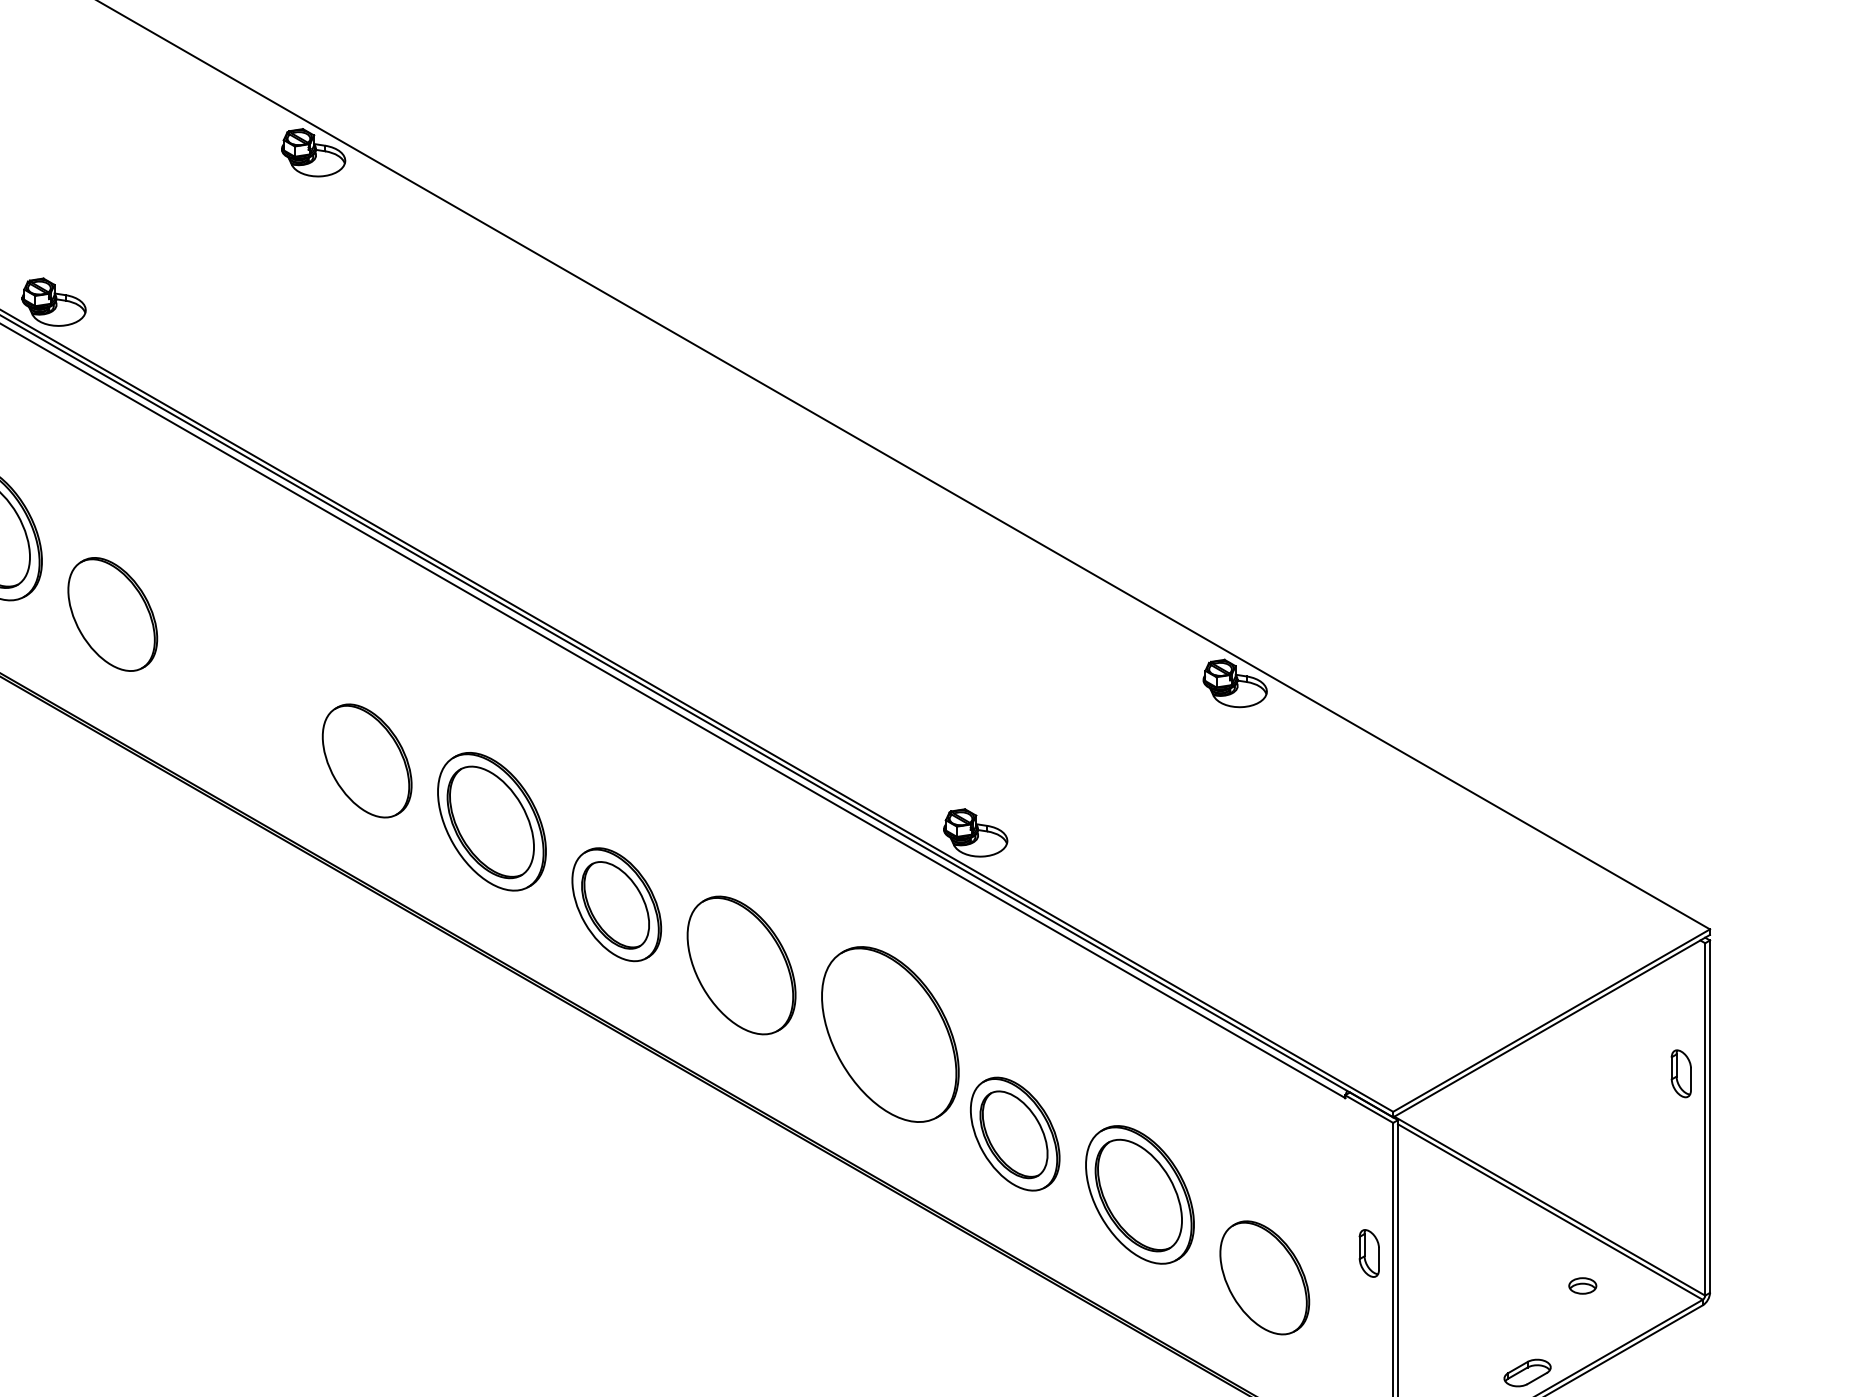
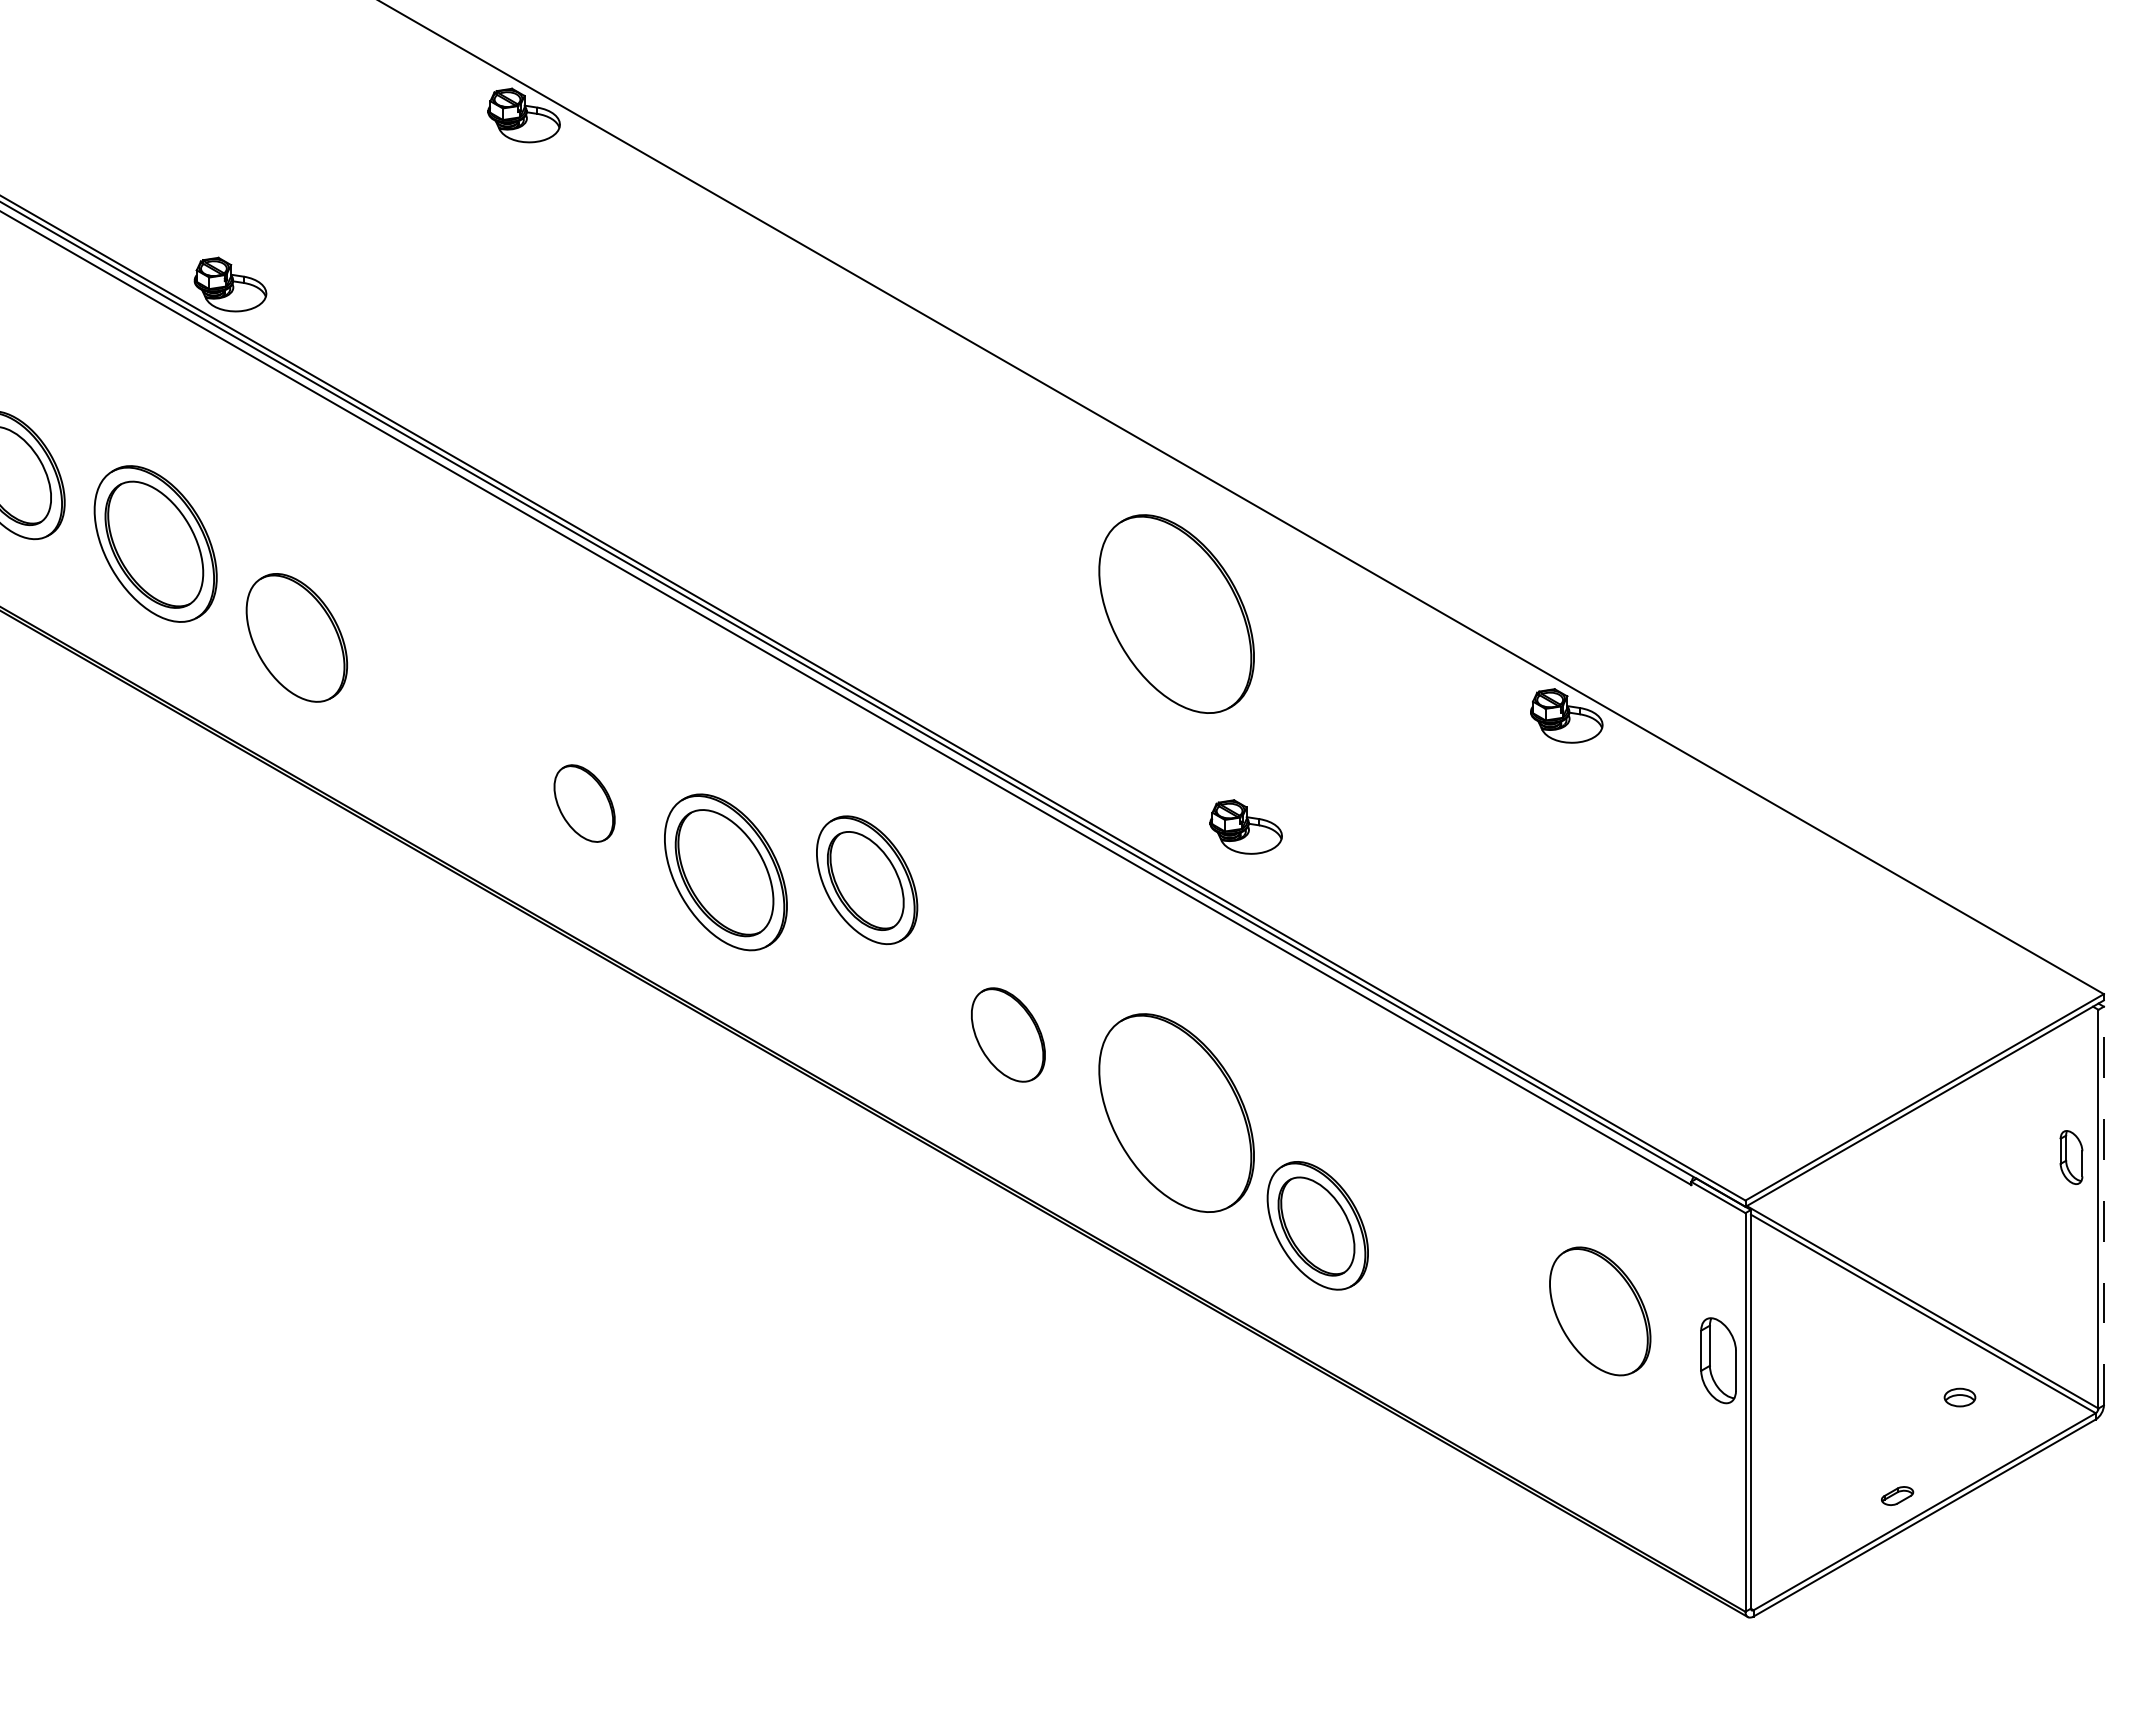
part: (890, 592) -> (1176, 613), added
part: (366, 760) -> (584, 803), size x0.6
part: (975, 832) -> (1245, 826), moved
part: (617, 904) -> (867, 880), moved
part: (741, 965) -> (1008, 1034), size x0.6
line: (1709, 1116) -> (2103, 1205), solid -> dashed
part: (1139, 1194) -> (1458, 1294), removed
part: (1369, 1253) -> (1718, 1360), size x1.6
part: (1265, 1277) -> (1600, 1311), moved
part: (1527, 1372) -> (1897, 1495), size x0.6

